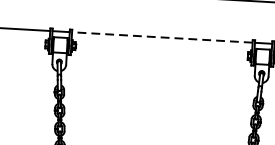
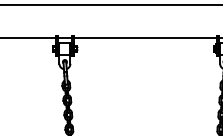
line: (162, 37) -> (145, 37), dashed -> solid

